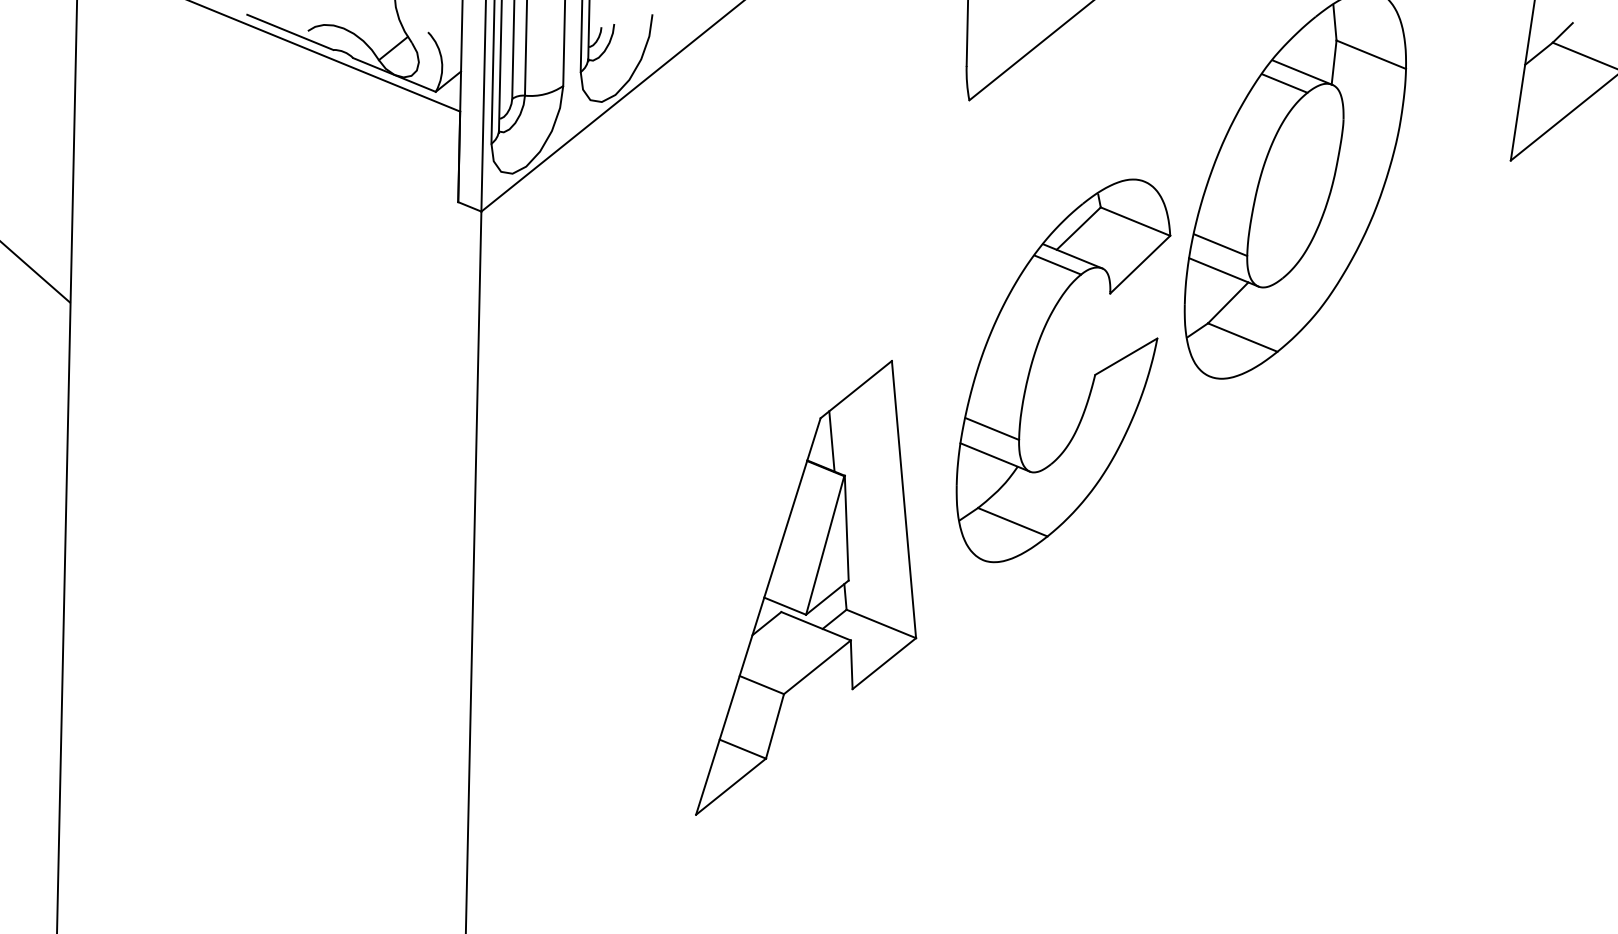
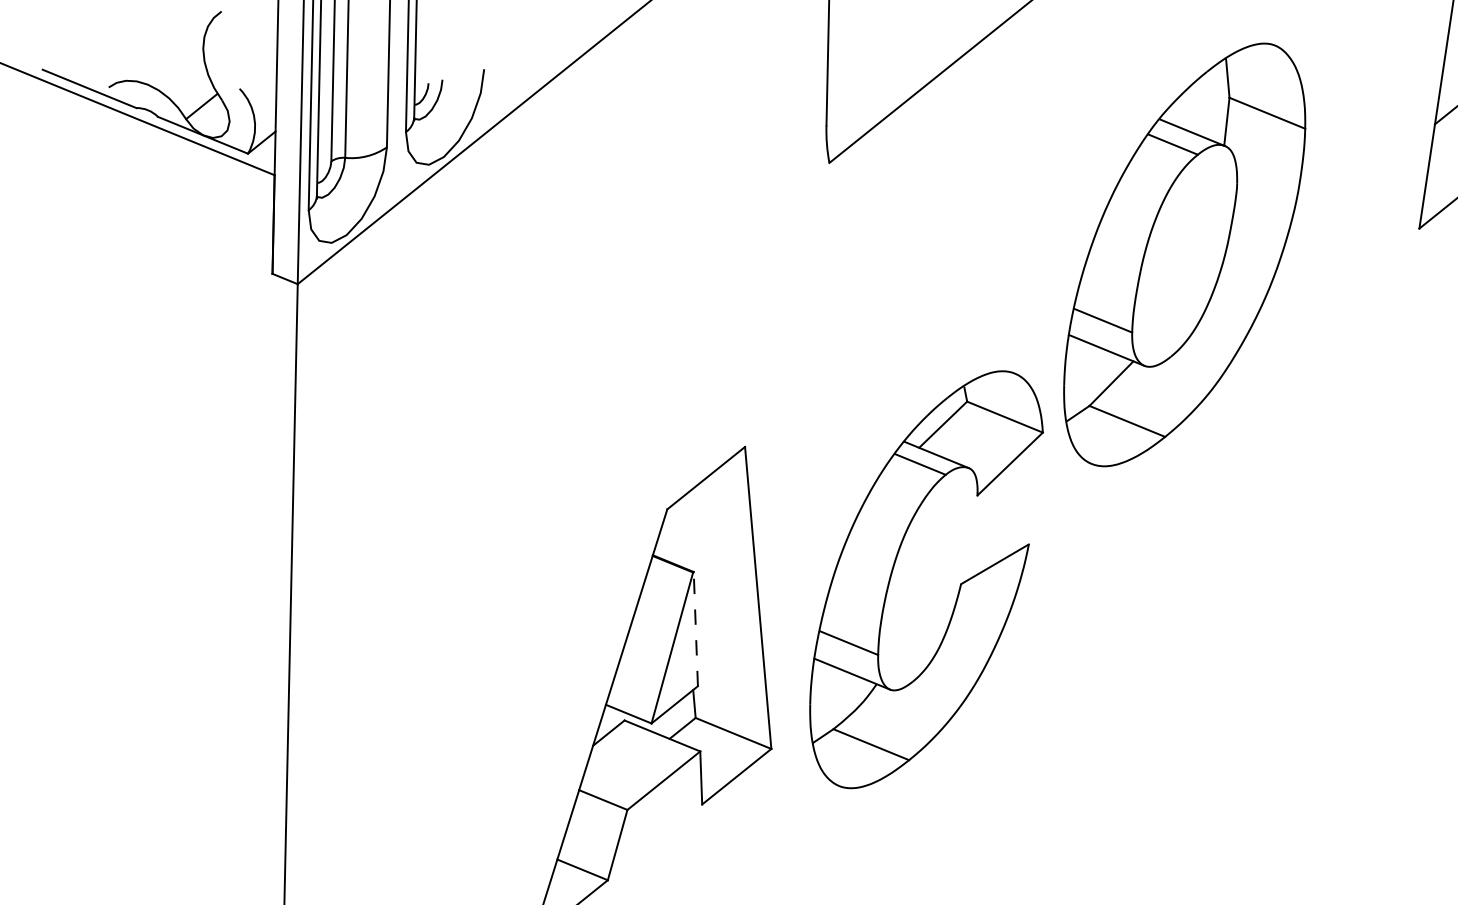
part: (1093, 376) -> (959, 585), moved
line: (831, 441) -> (679, 534), removed
line: (846, 527) -> (695, 628), solid -> dashed

